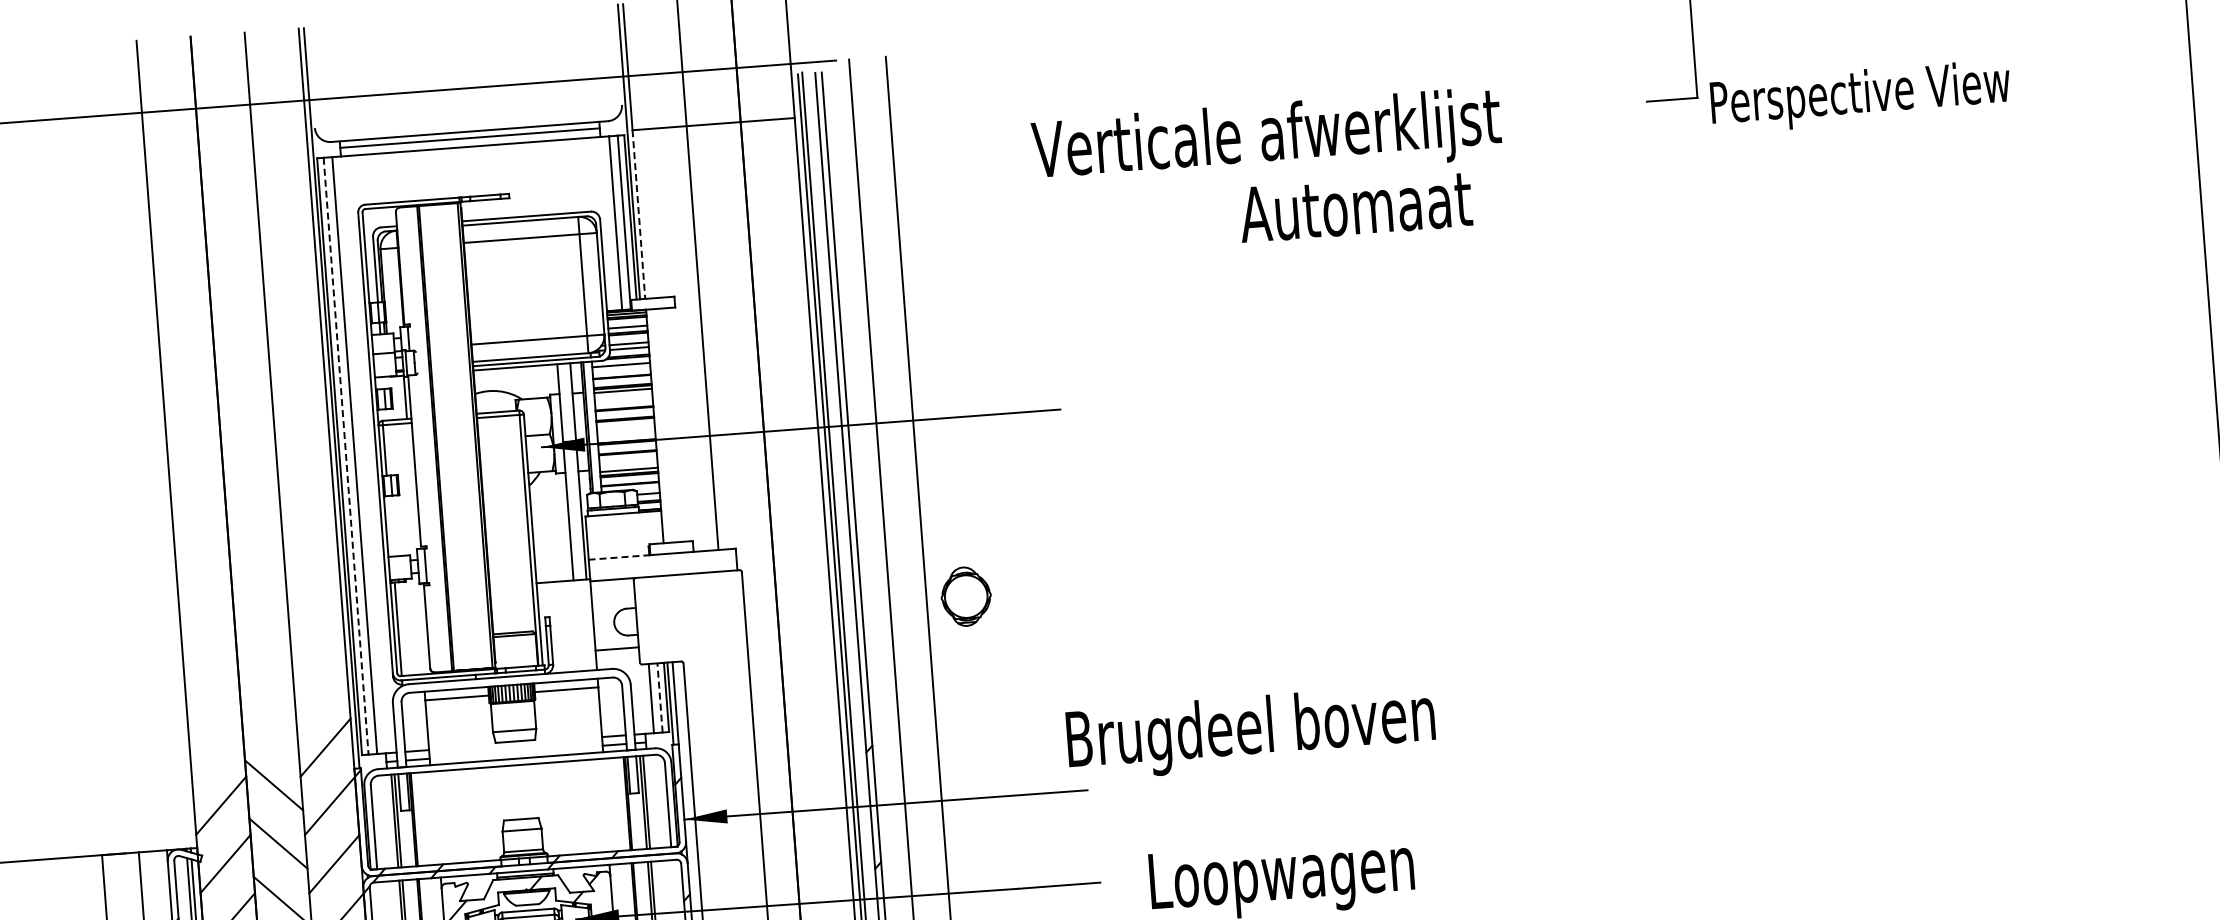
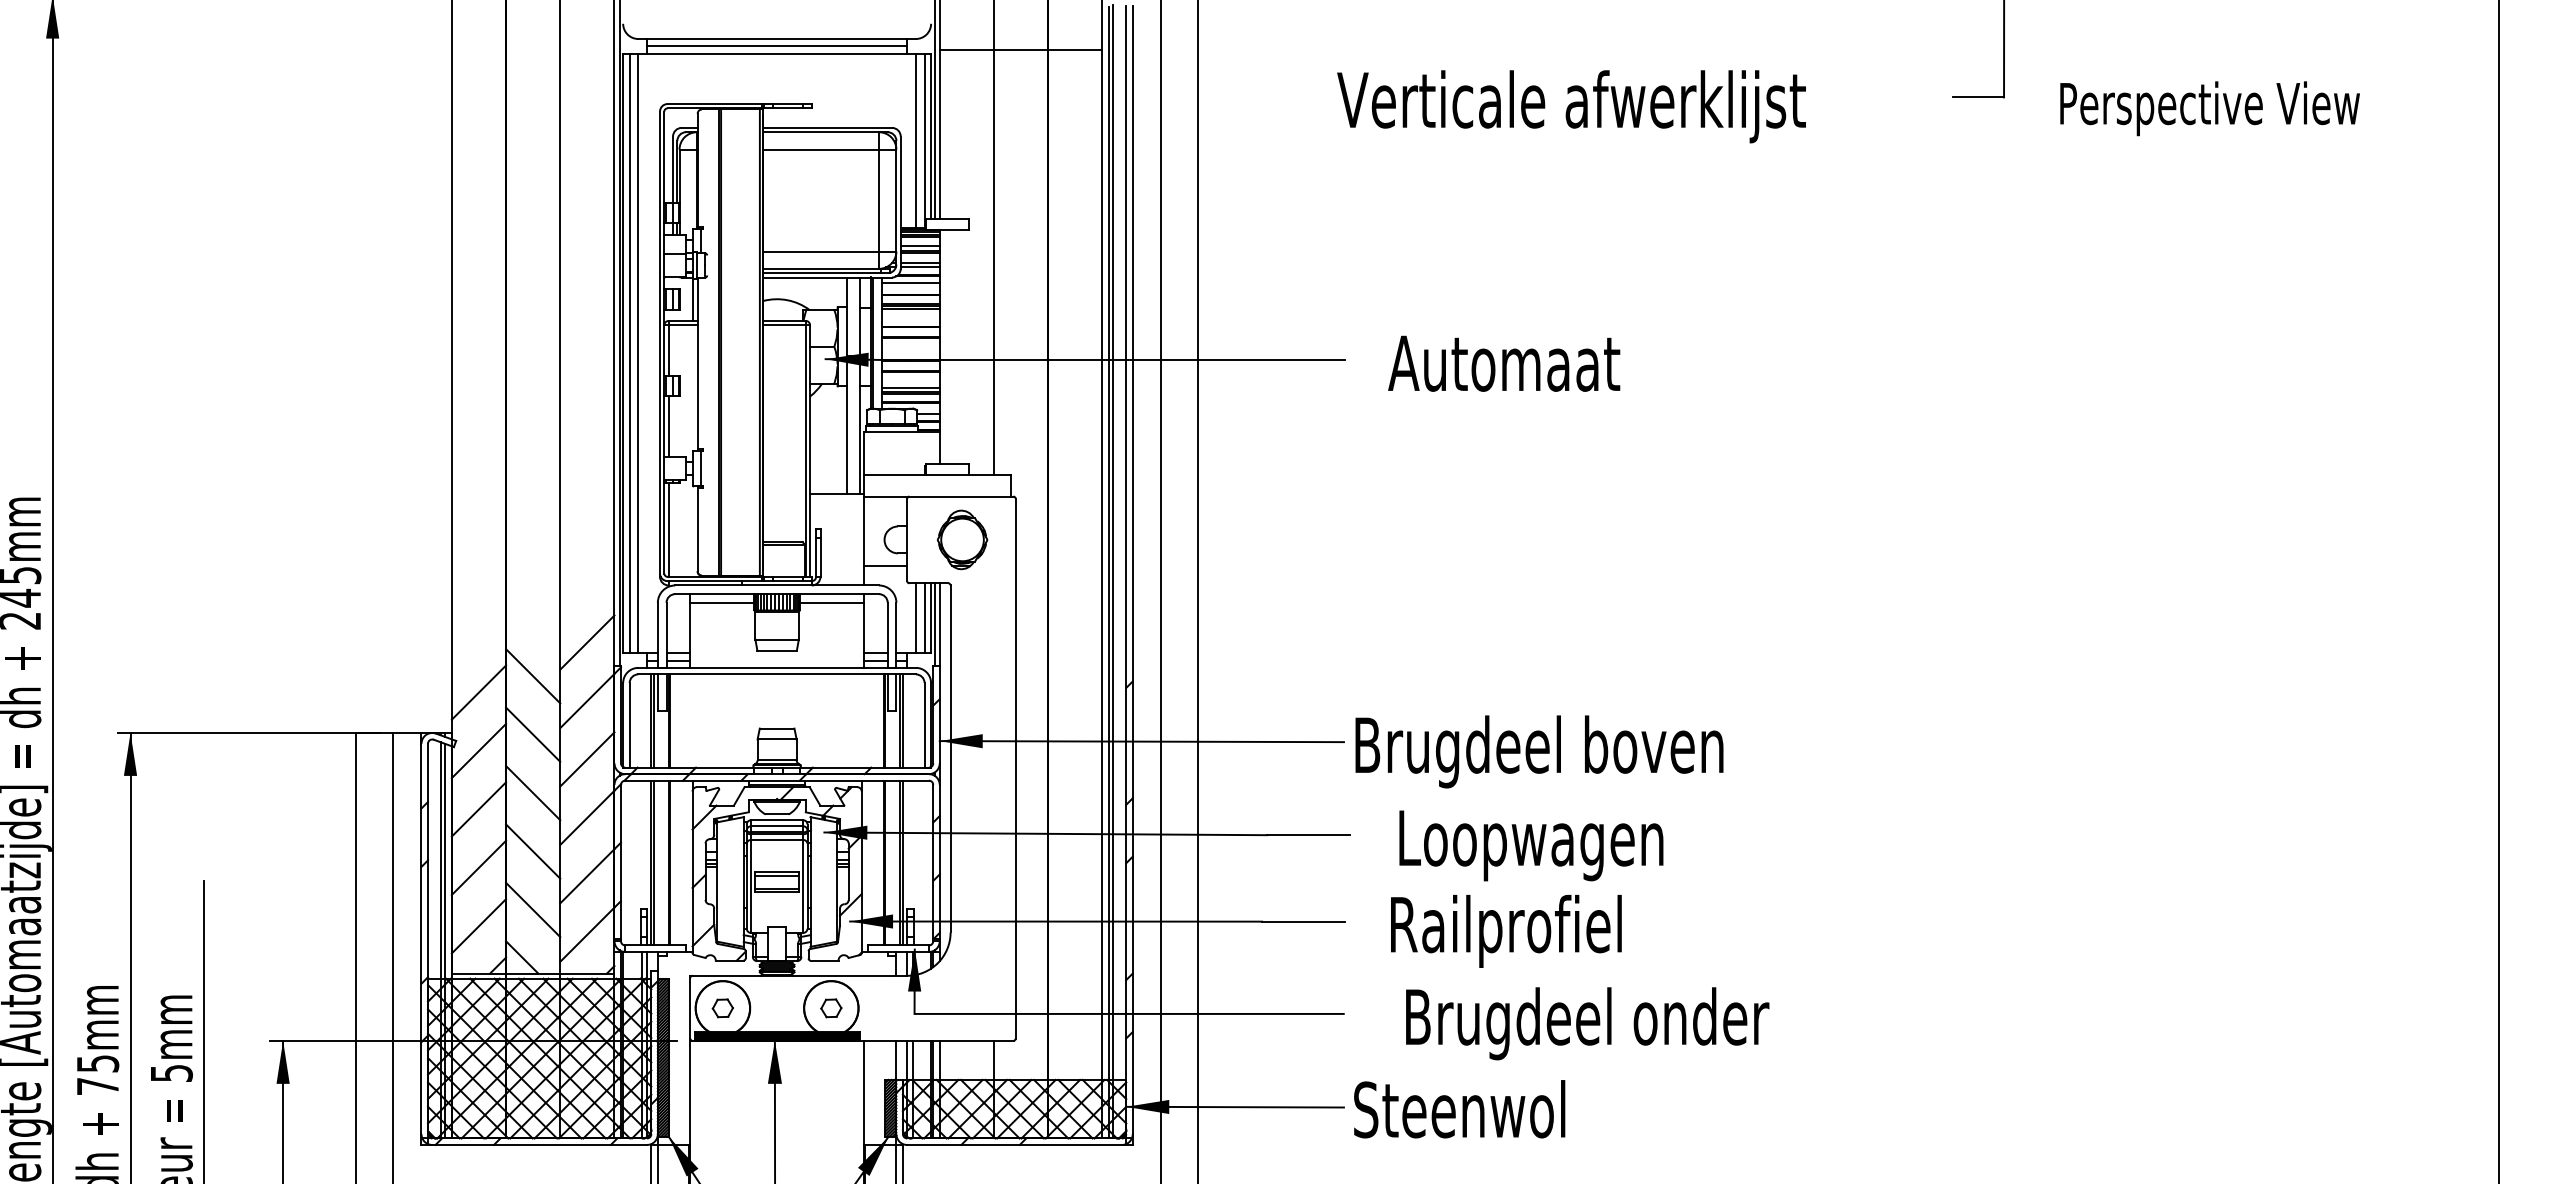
text: (1860, 96) -> (2209, 108), moved
text: (1356, 206) -> (1504, 363), moved
line: (638, 214) -> (939, 134), dashed -> solid
line: (345, 456) -> (629, 353), dashed -> solid
line: (390, 526) -> (668, 426), added
line: (619, 557) -> (894, 474), dashed -> solid
part: (966, 596) -> (962, 539), moved
line: (659, 698) -> (924, 618), dashed -> solid
text: (1251, 732) -> (1539, 751), moved

